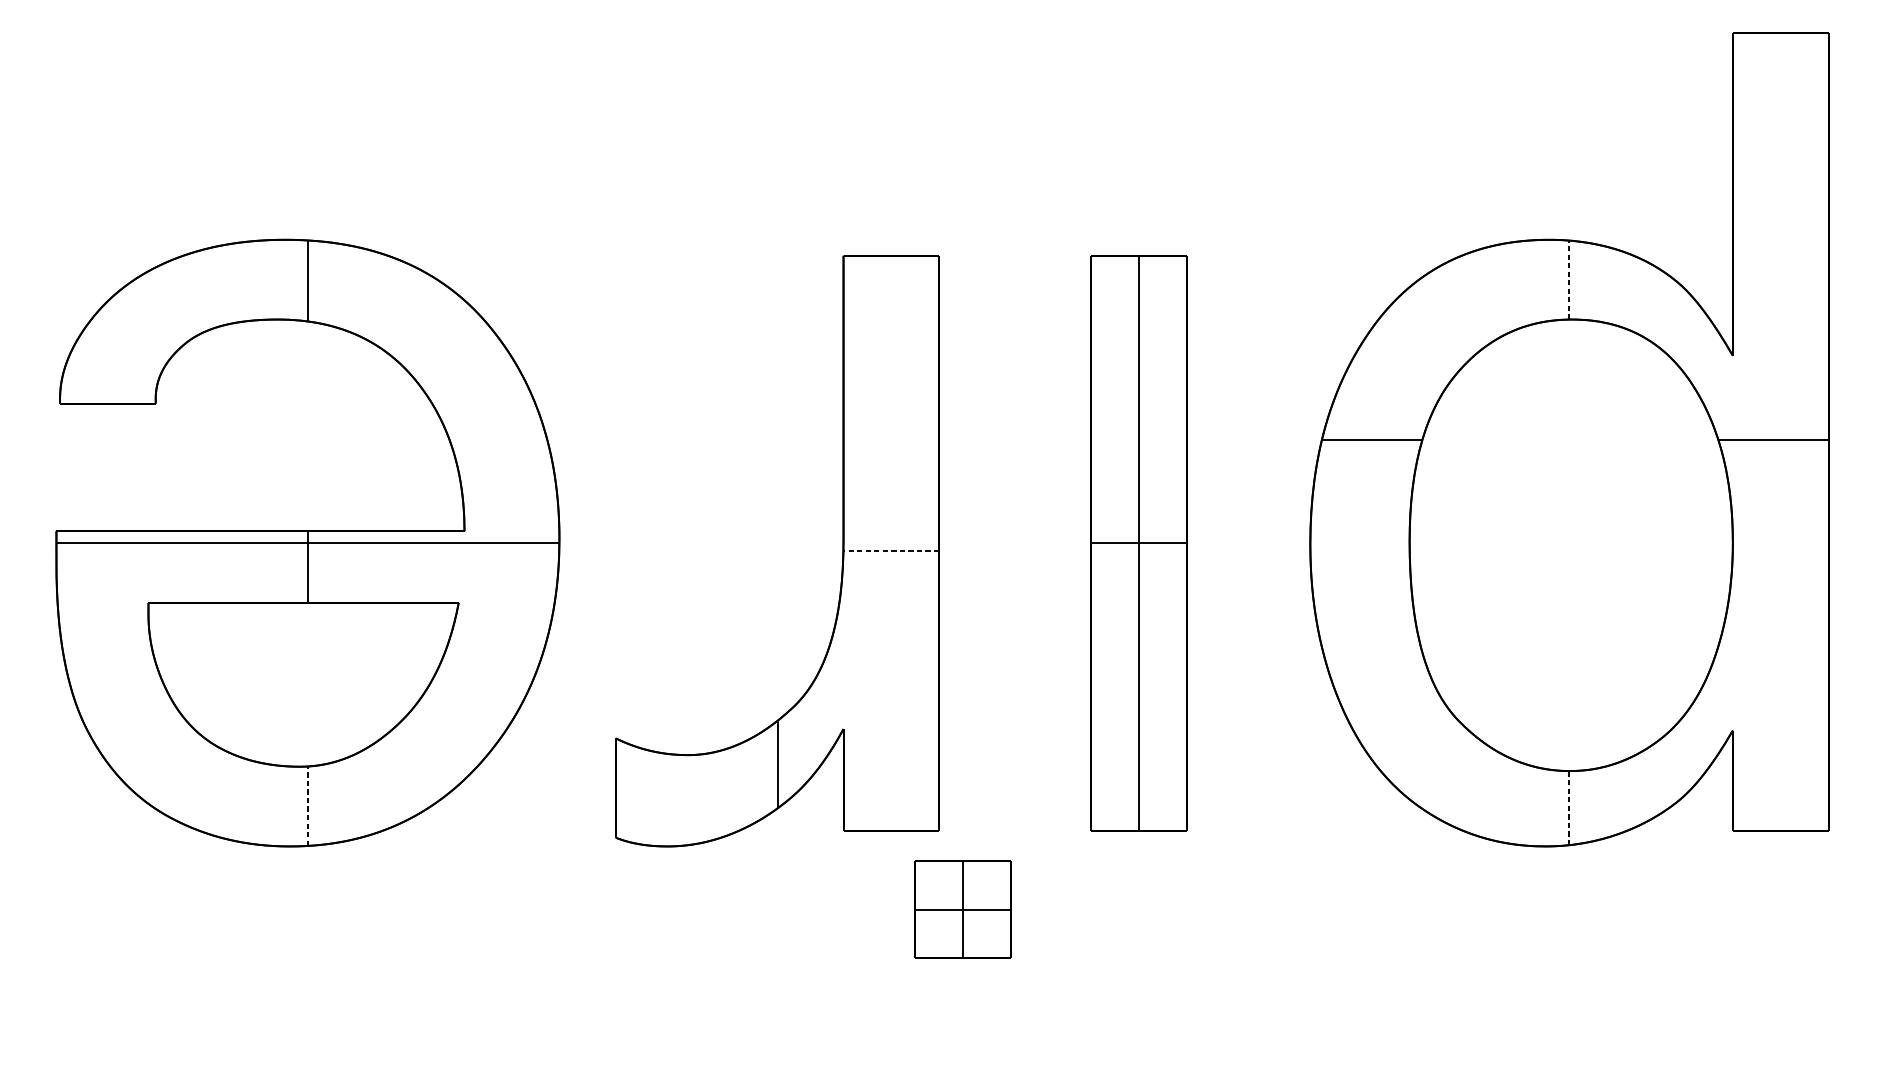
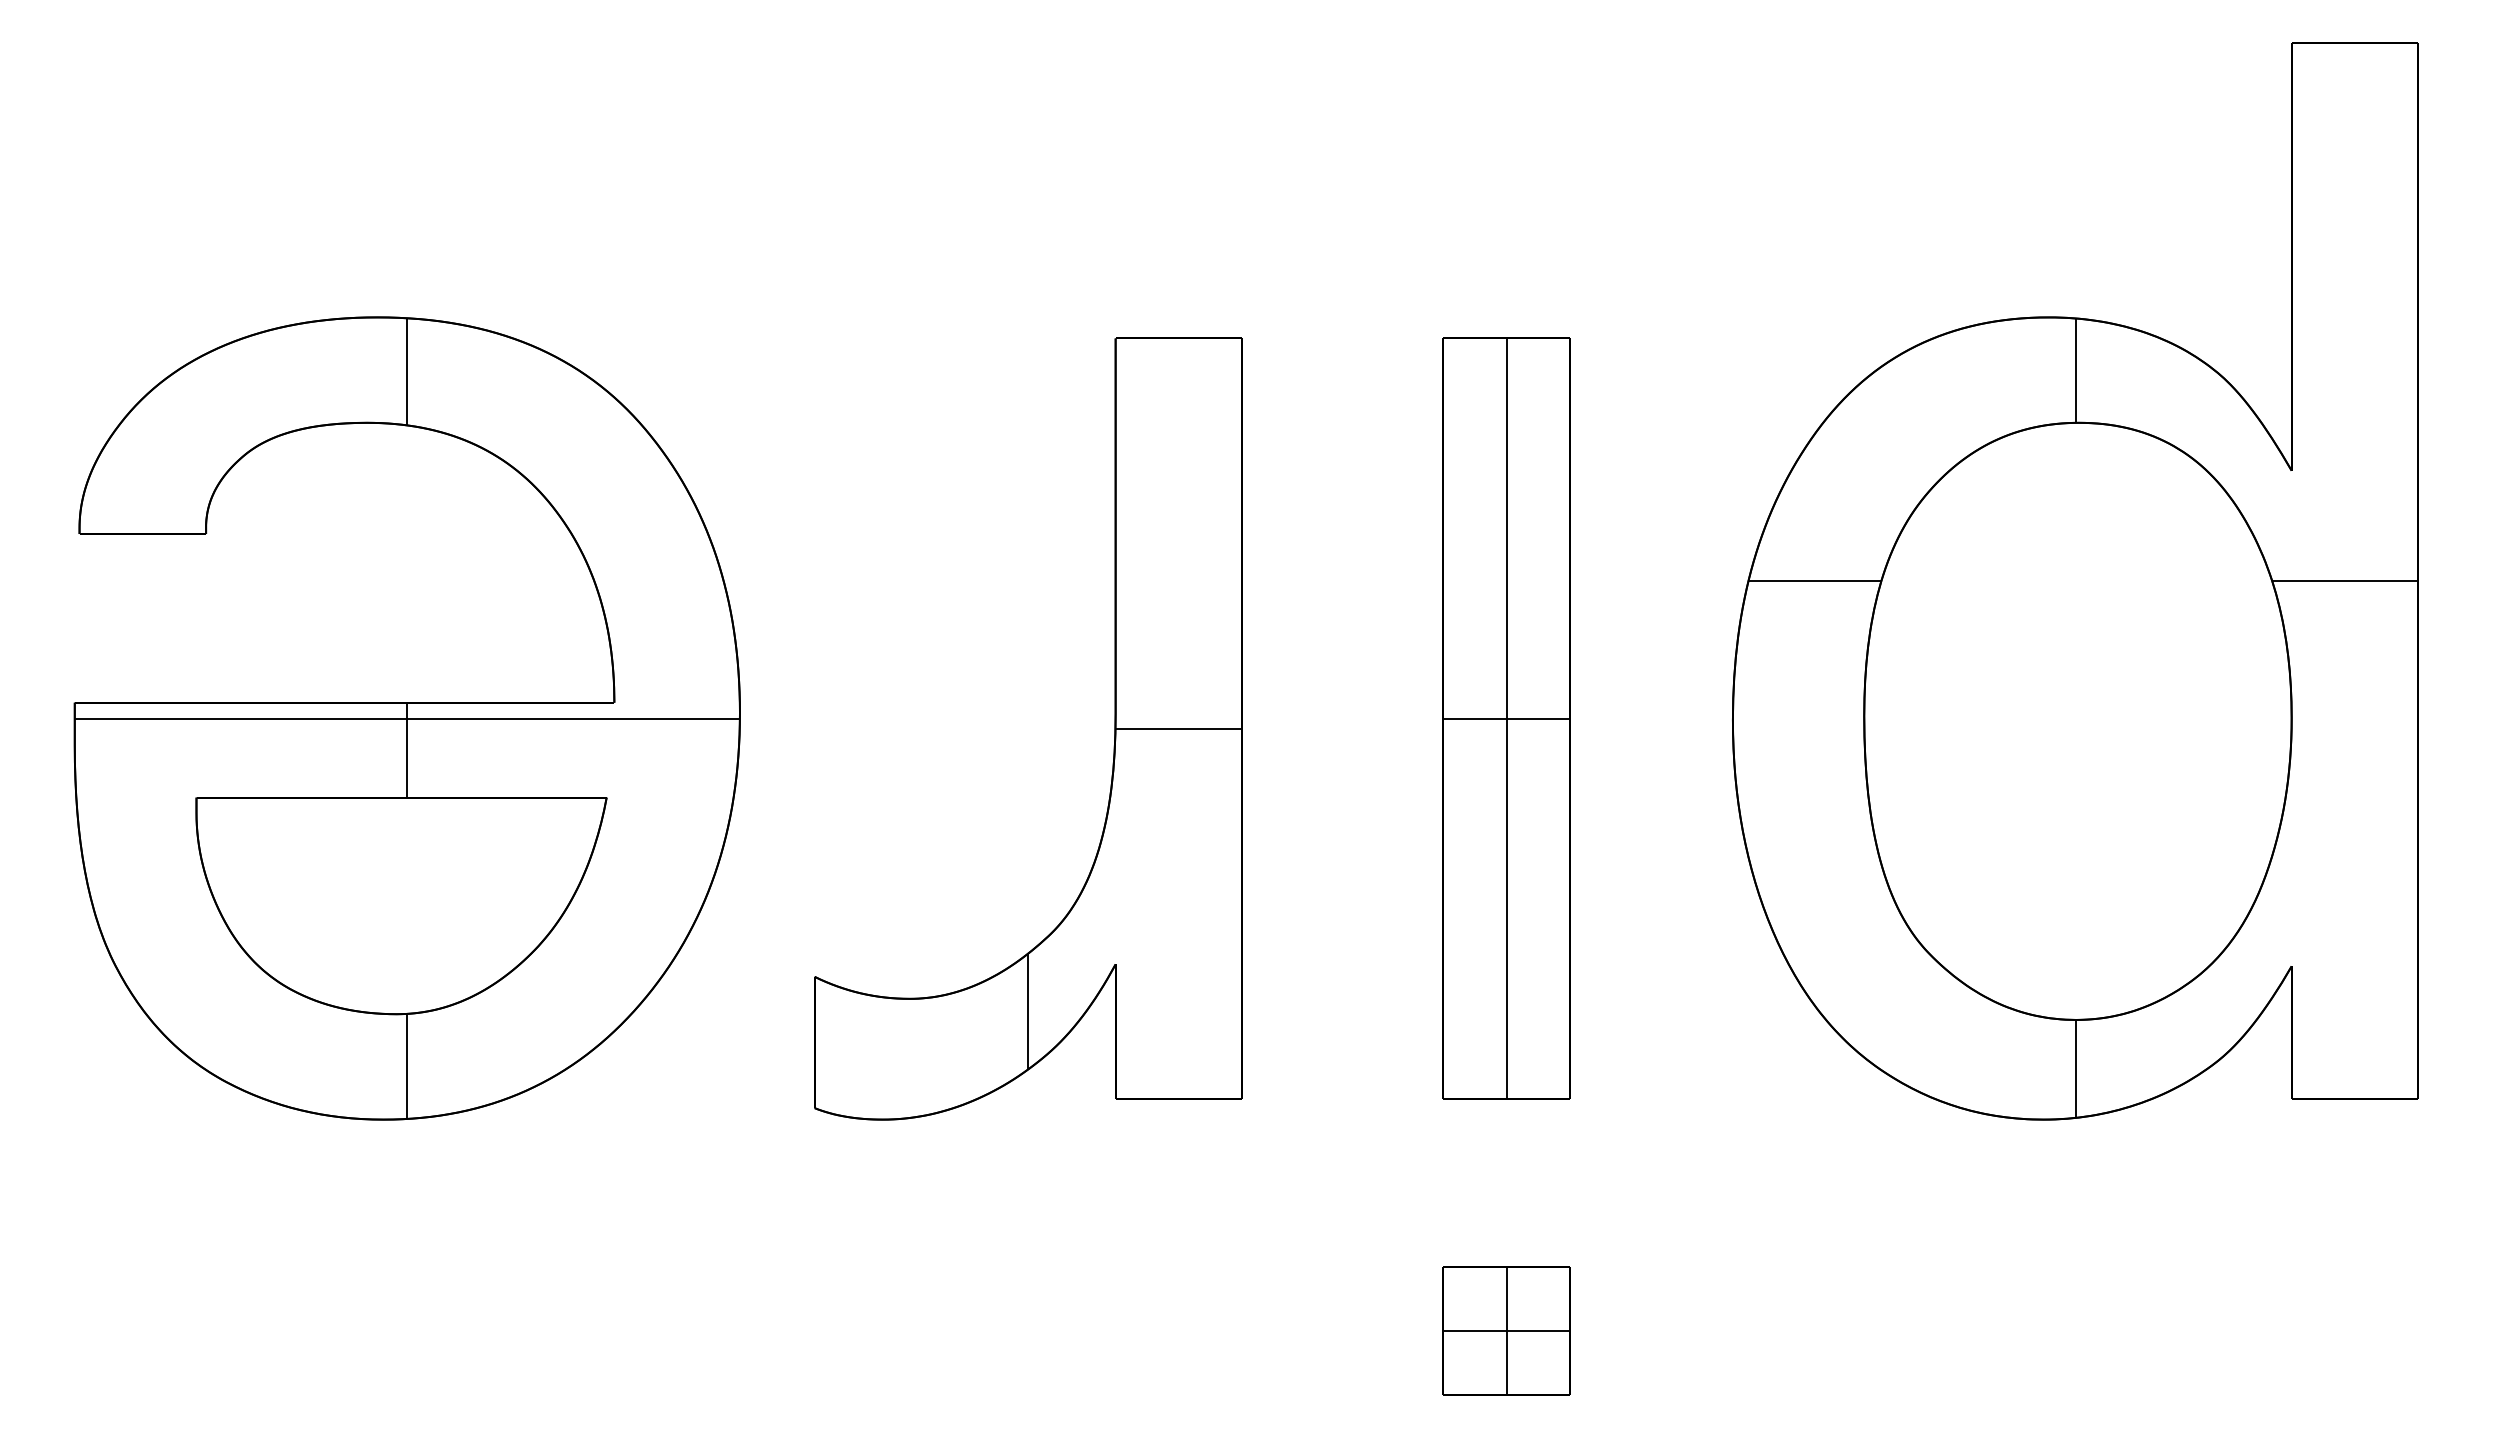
line: (1569, 279) -> (2075, 370), dashed -> solid
line: (891, 551) -> (1178, 729), dashed -> solid
line: (308, 806) -> (407, 1066), dashed -> solid
line: (1569, 807) -> (2075, 1068), dashed -> solid
part: (962, 909) -> (1506, 1330), moved

